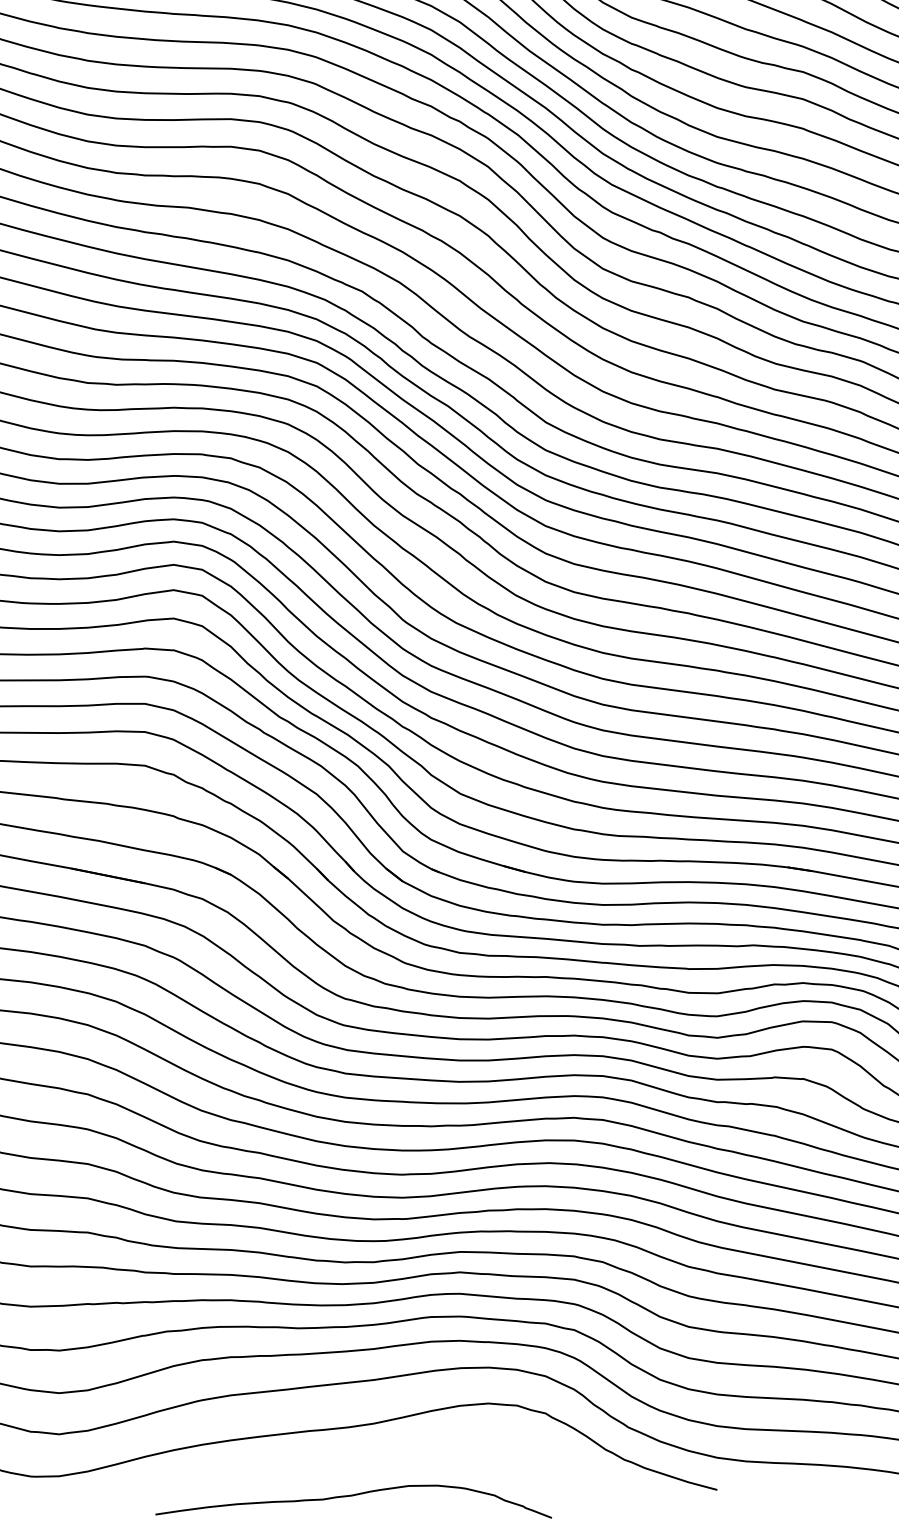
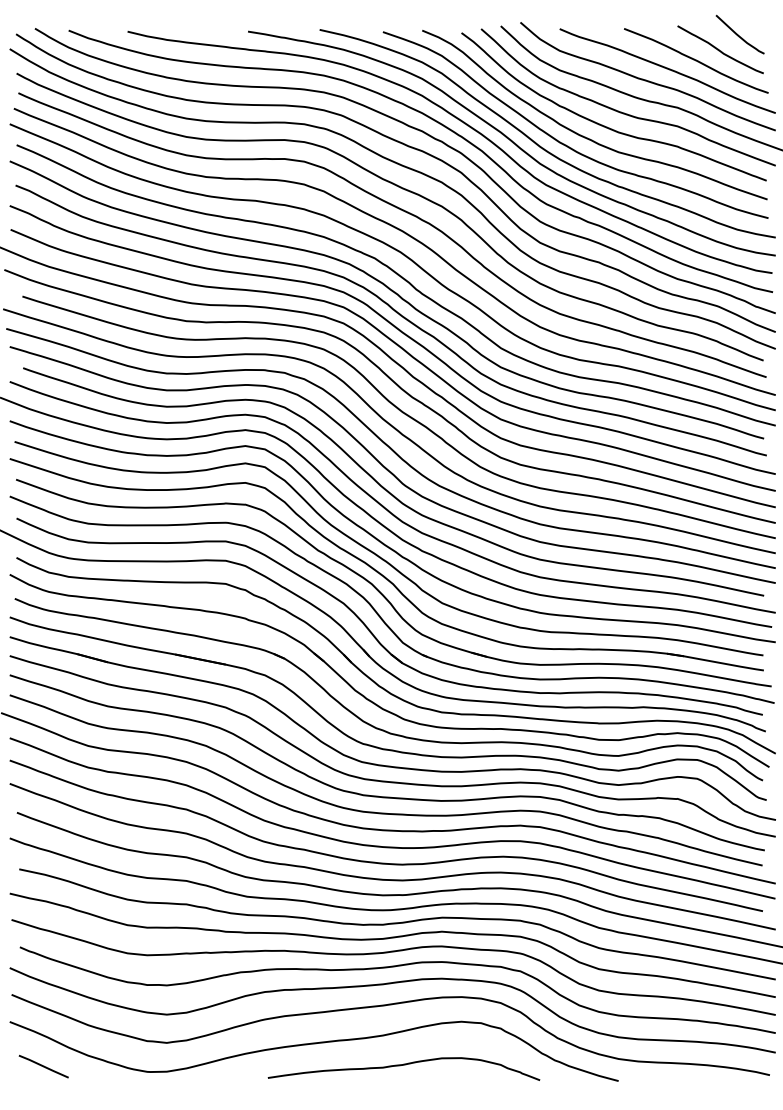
curve: (352, 1496) -> (403, 1065), moved

